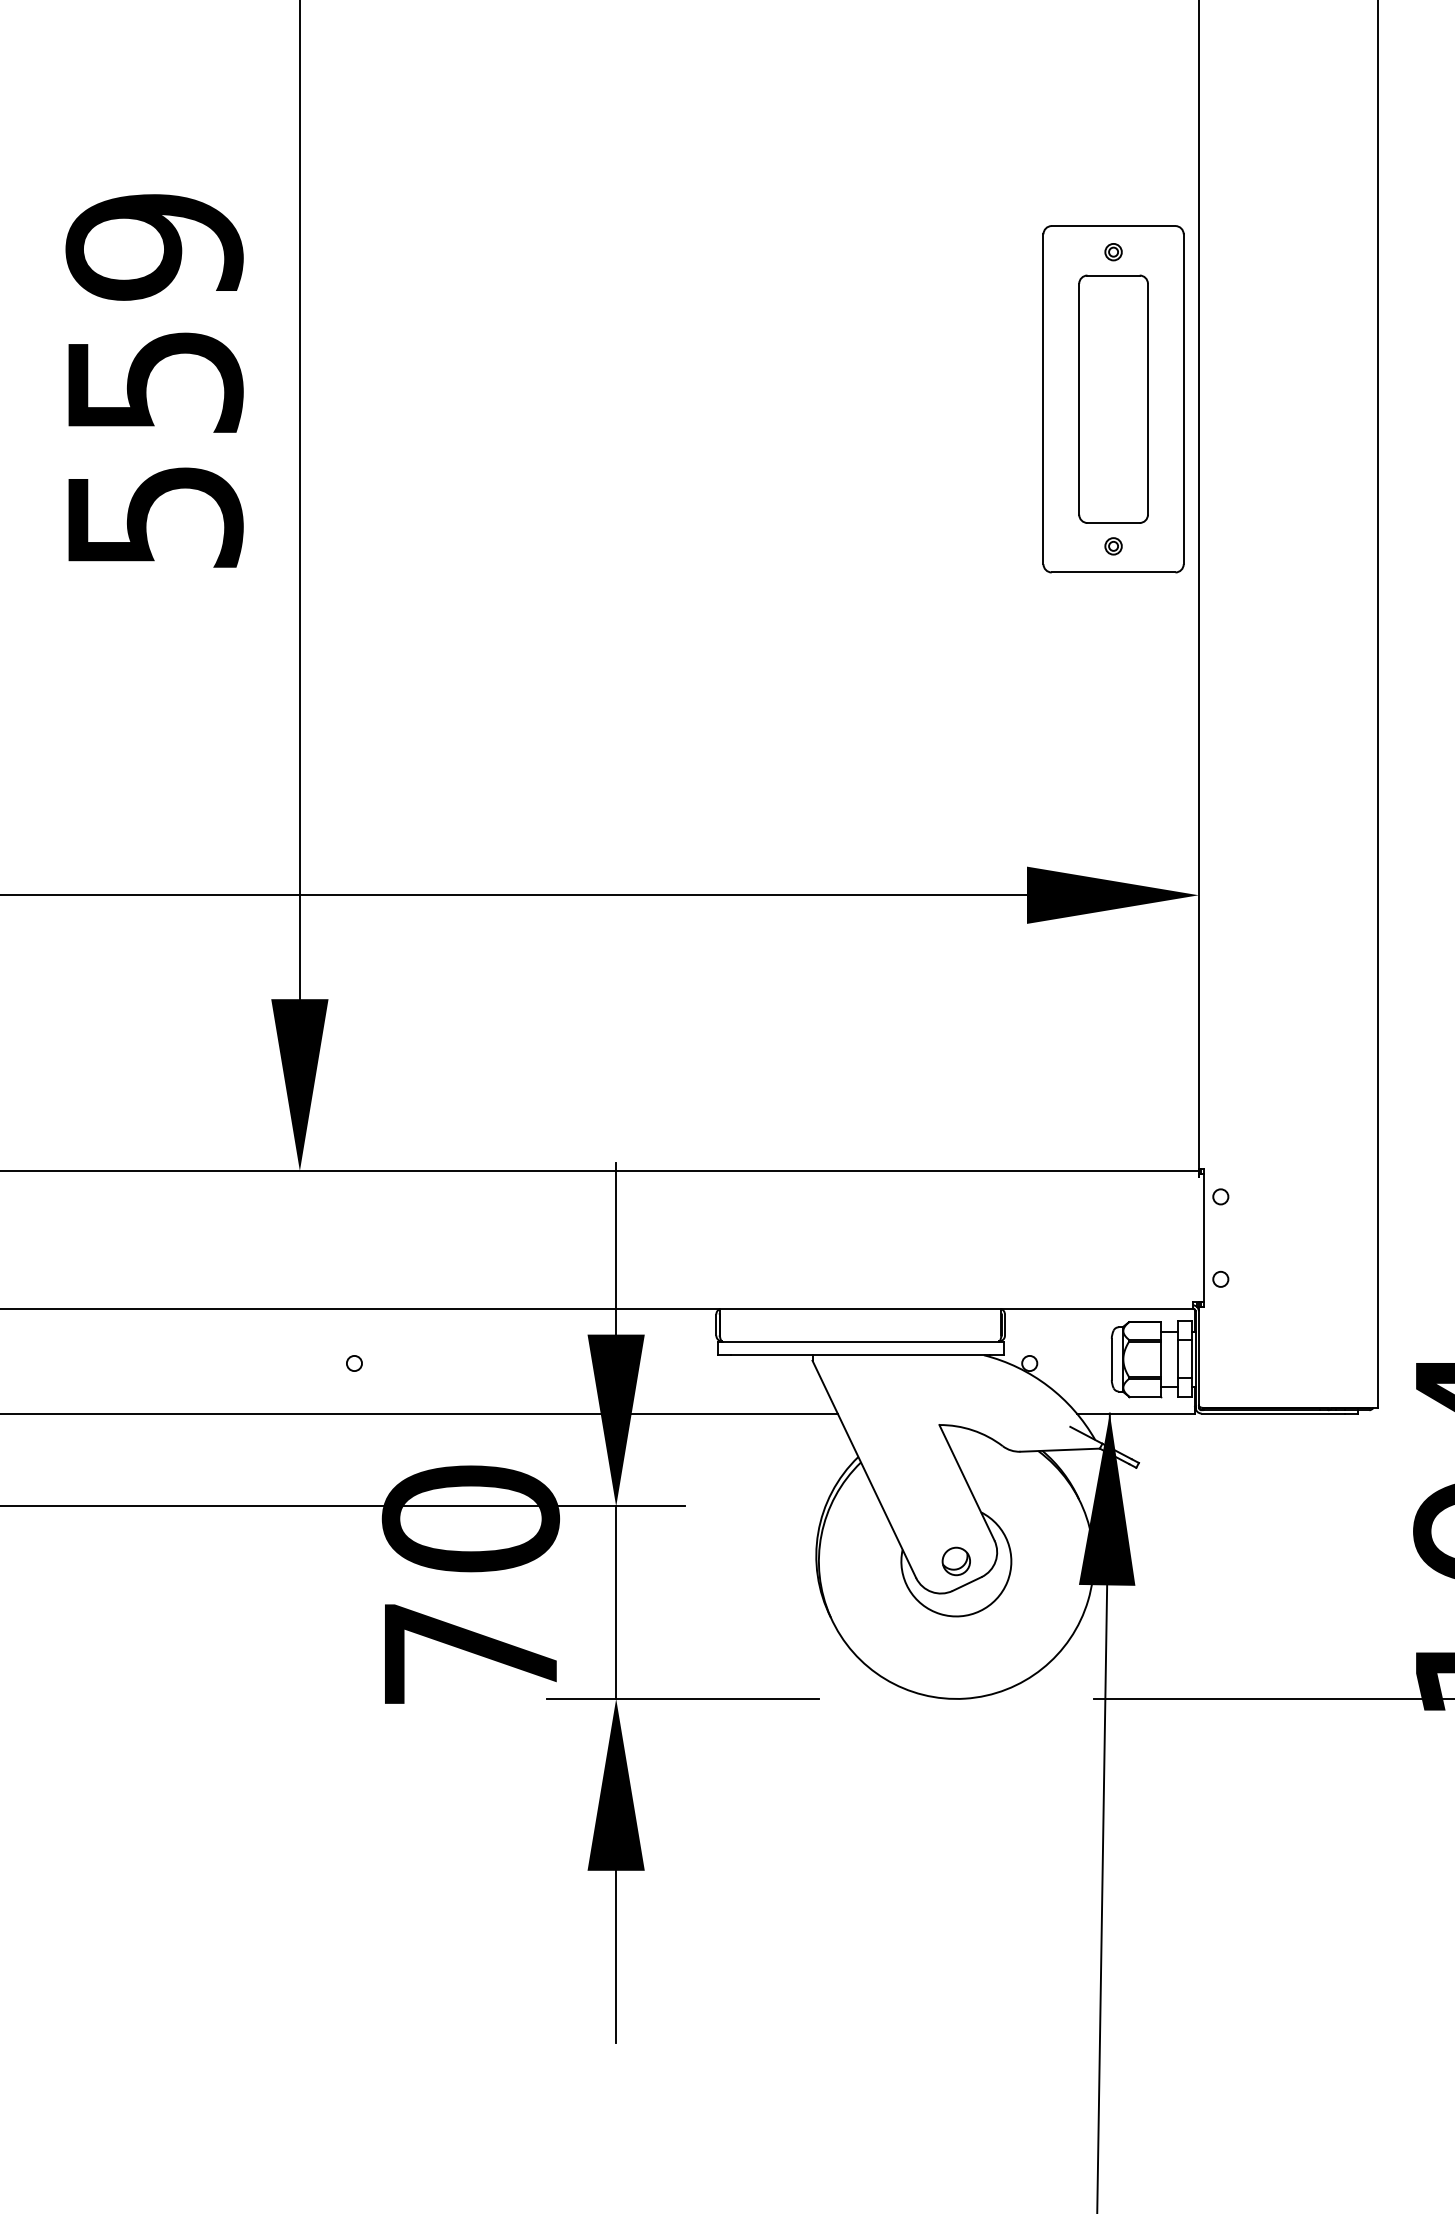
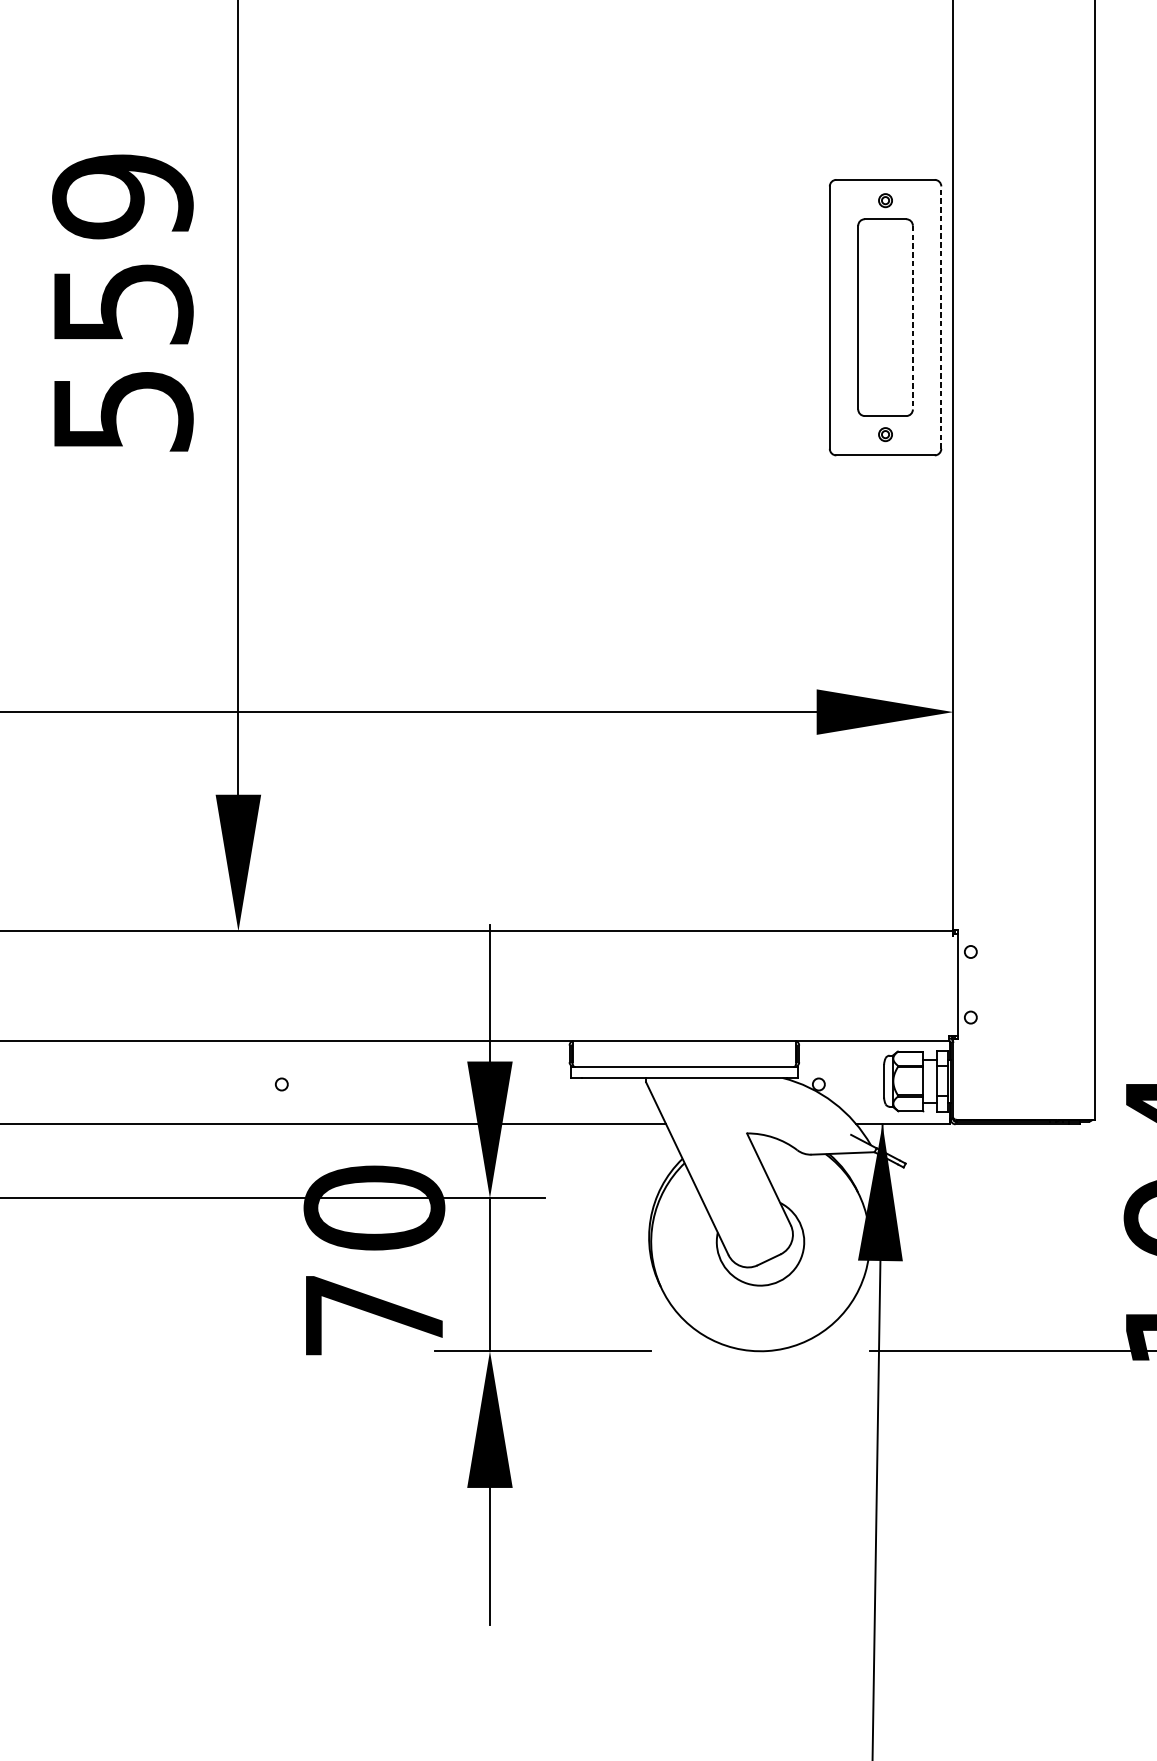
line: (1147, 399) -> (912, 317), solid -> dashed
line: (1183, 399) -> (941, 317), solid -> dashed
part: (955, 1561) -> (759, 1241), removed

